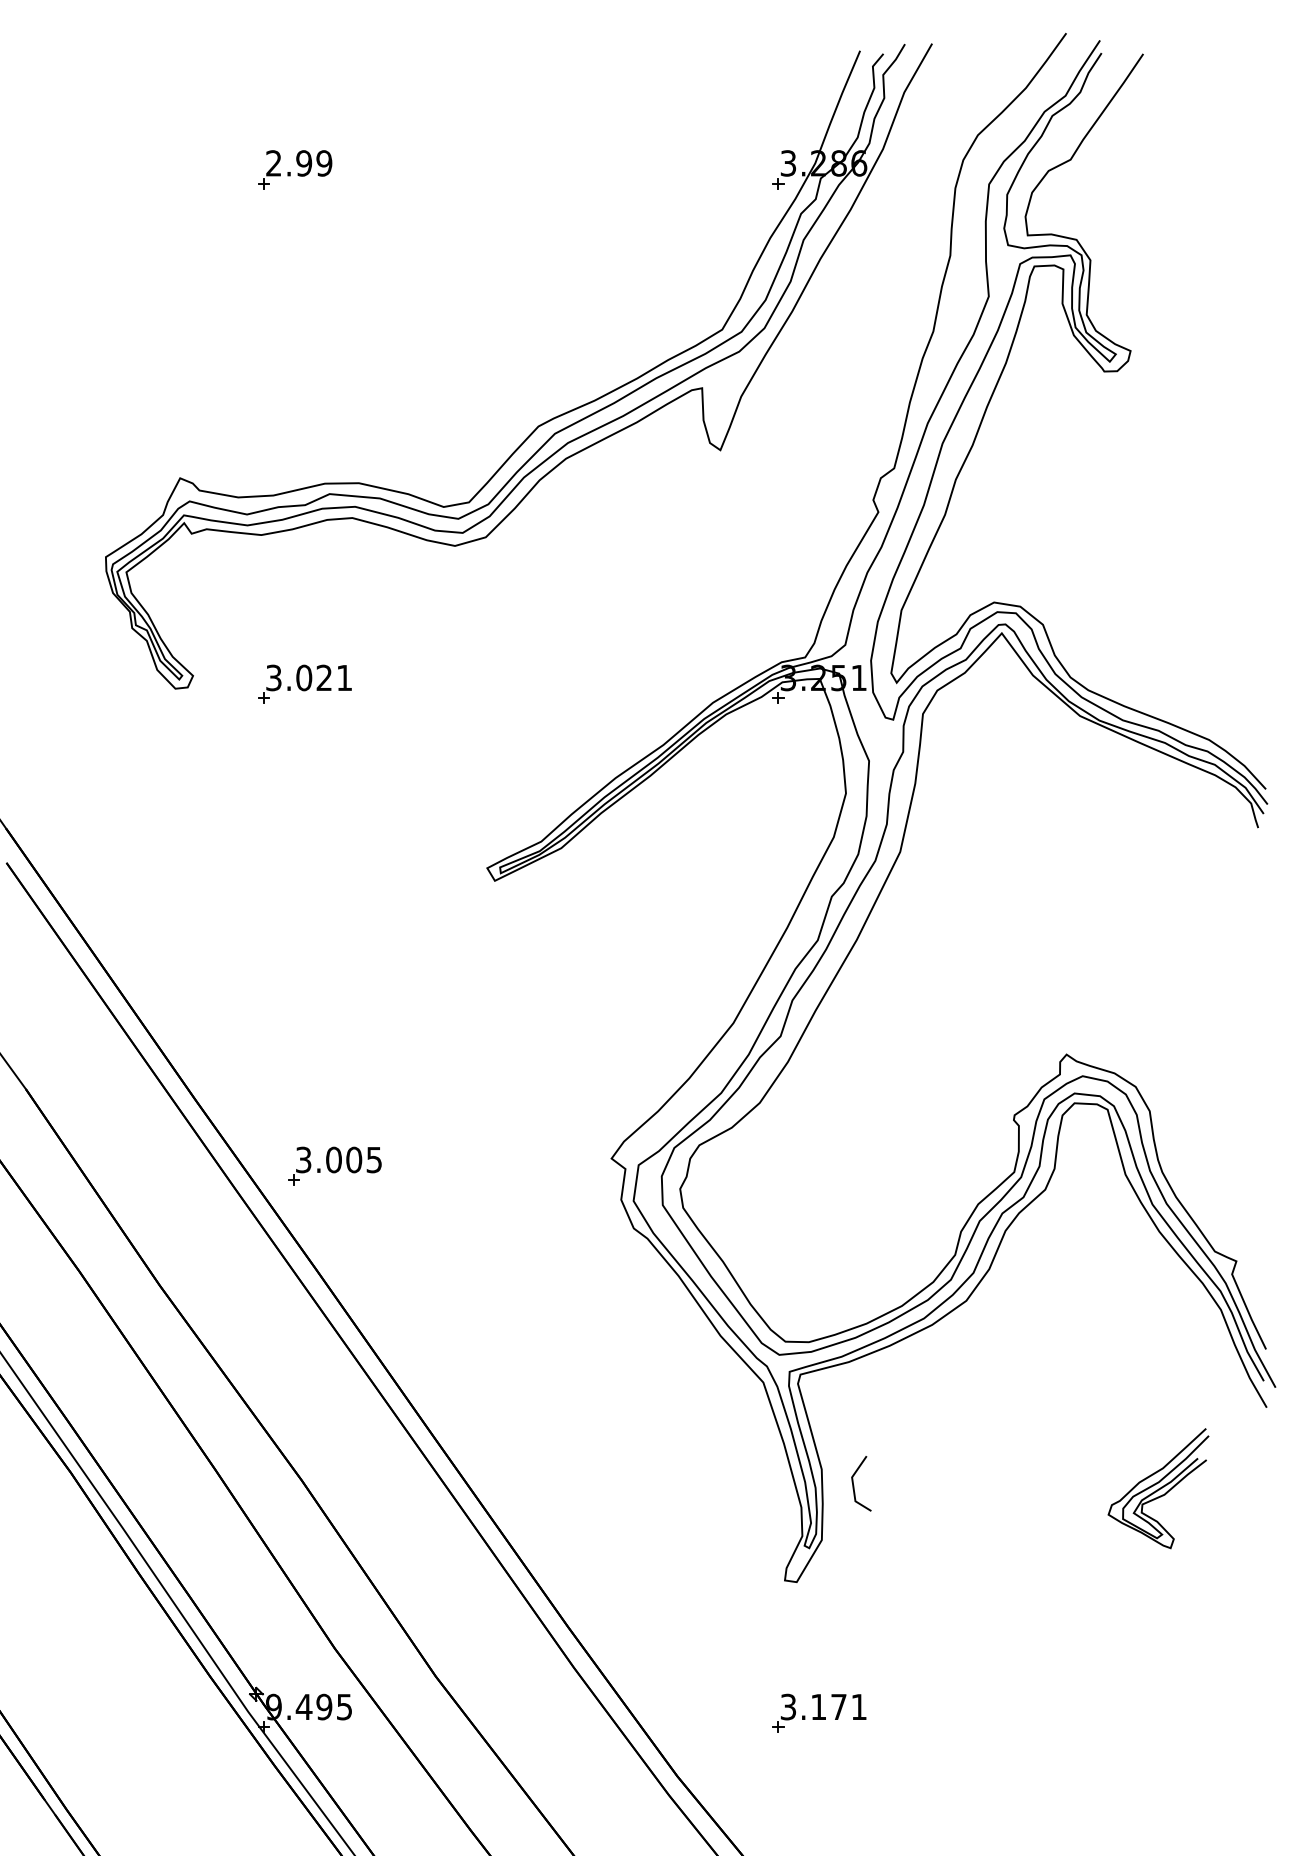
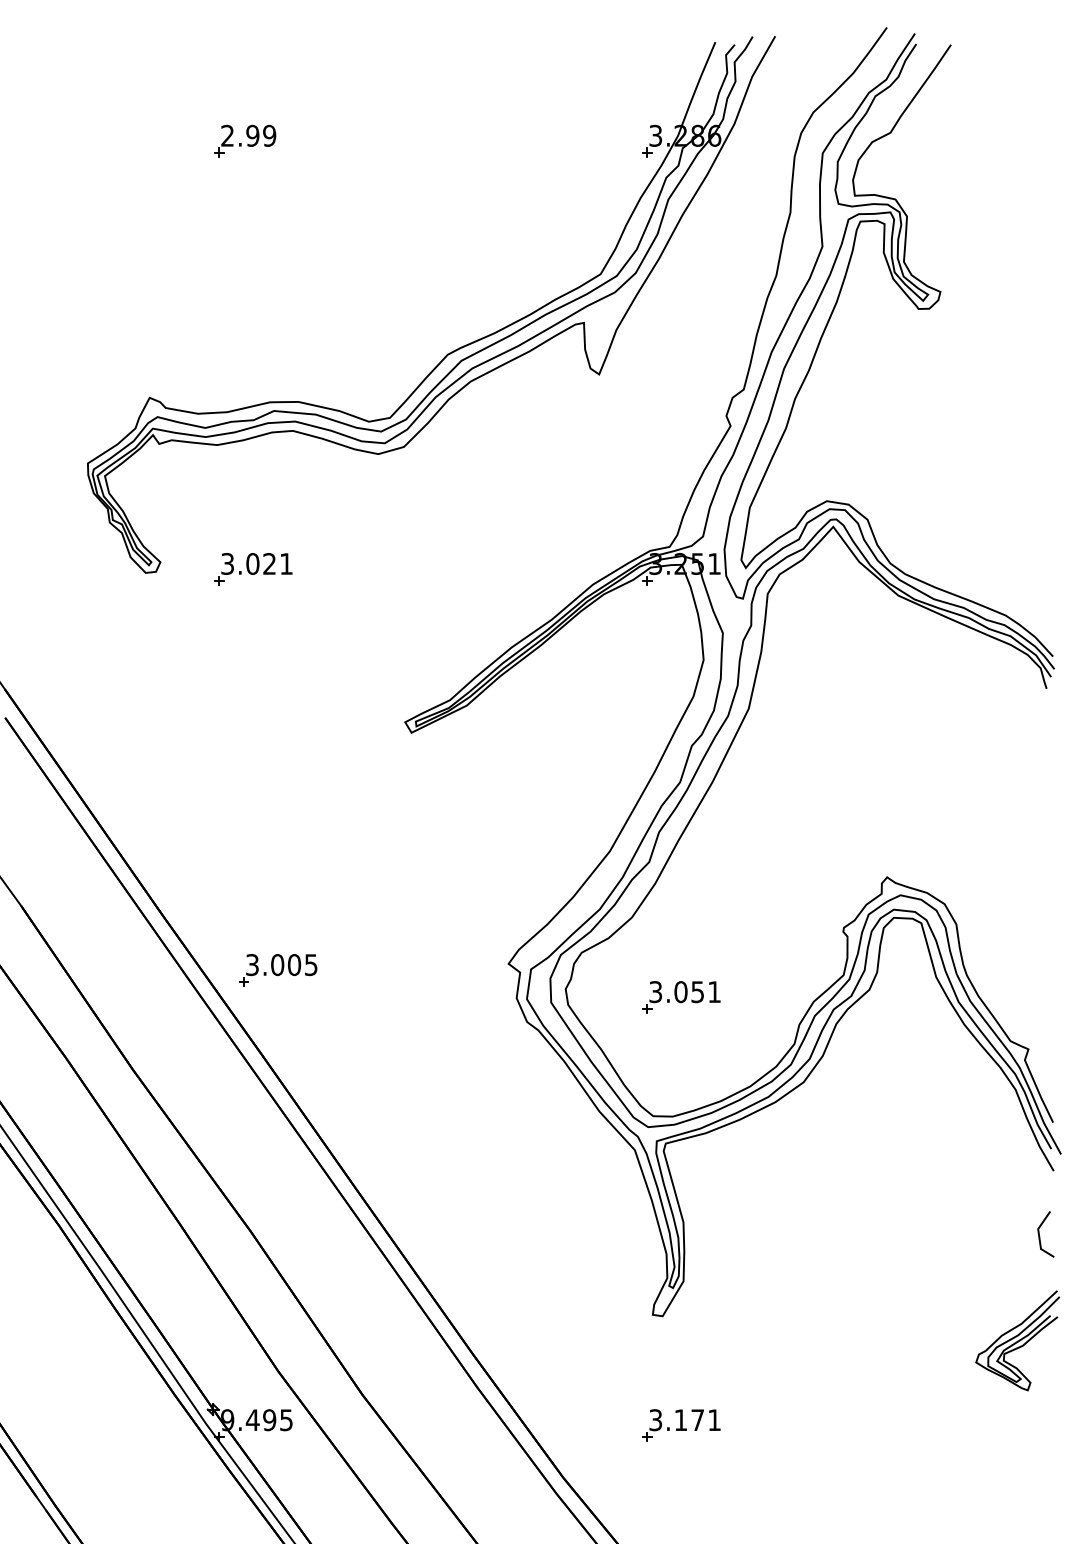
part: (819, 1198) -> (681, 997), added
line: (854, 1485) -> (1040, 1235), moved
part: (1158, 1488) -> (1017, 1340), moved

